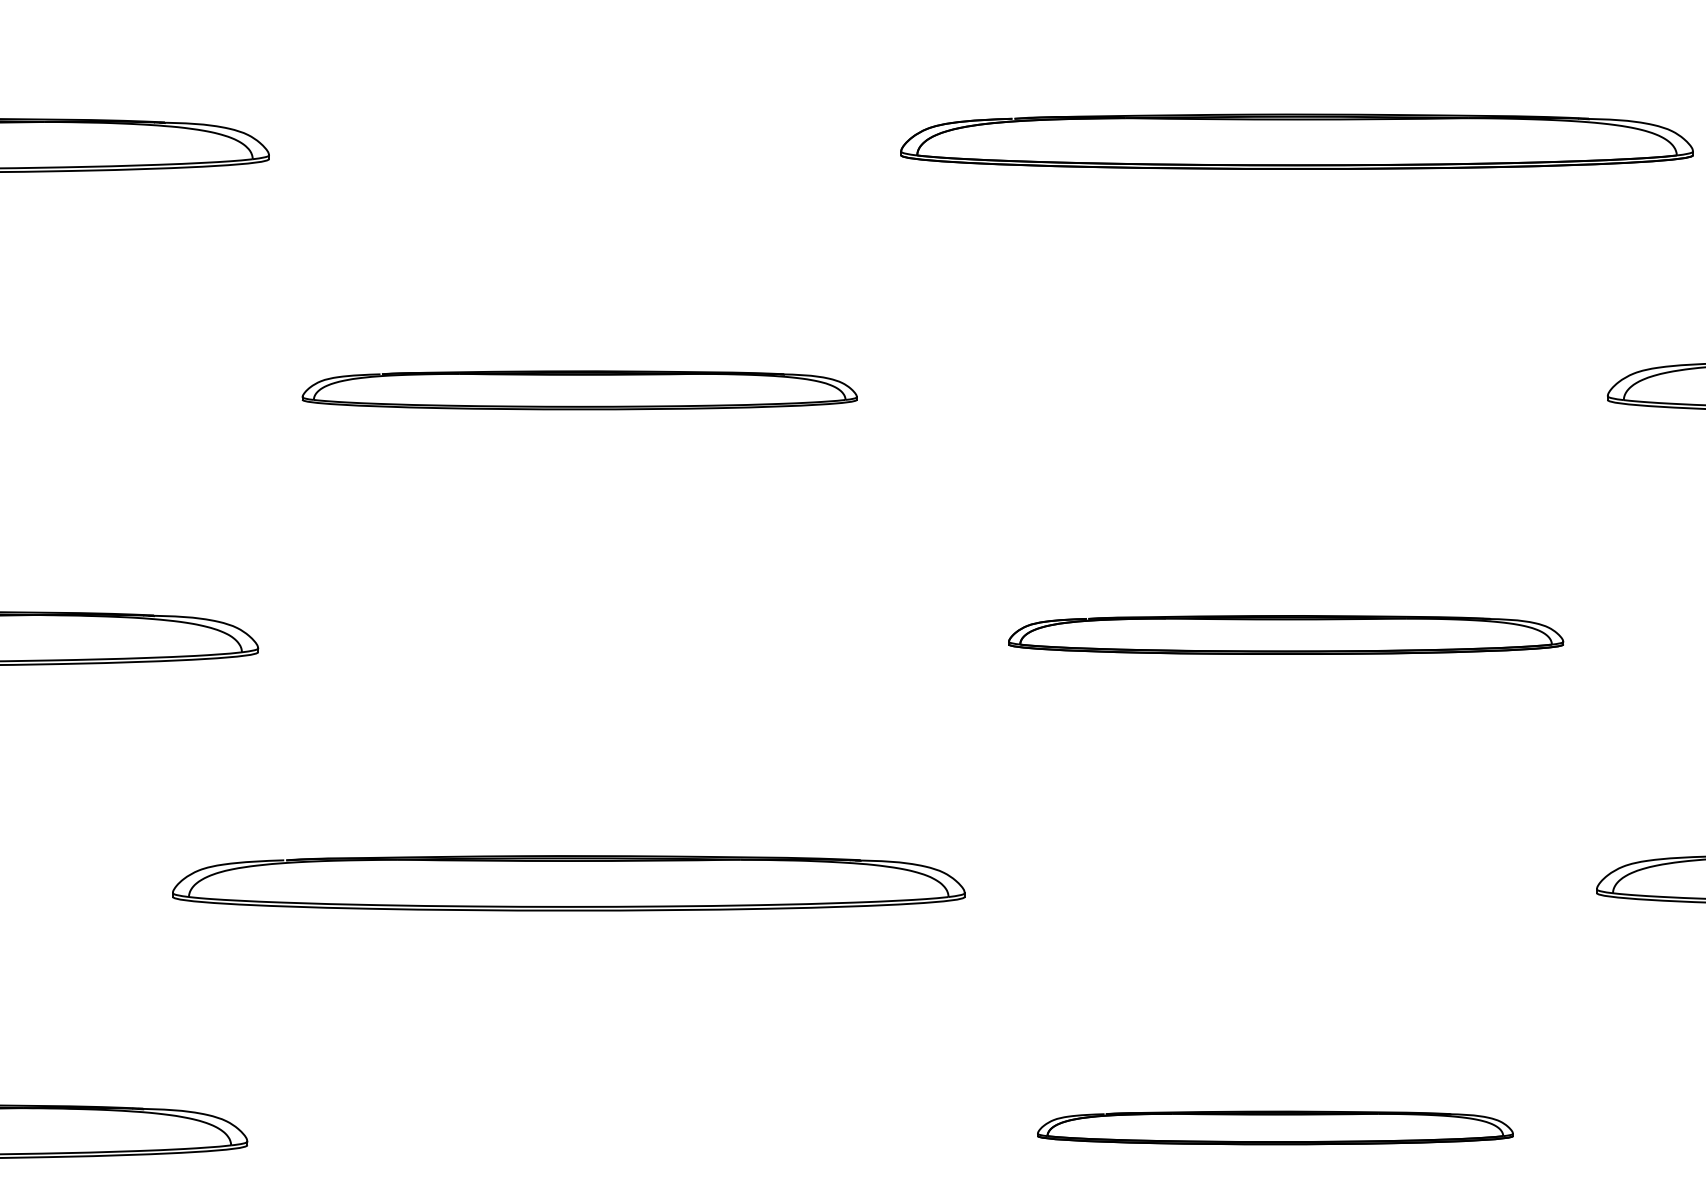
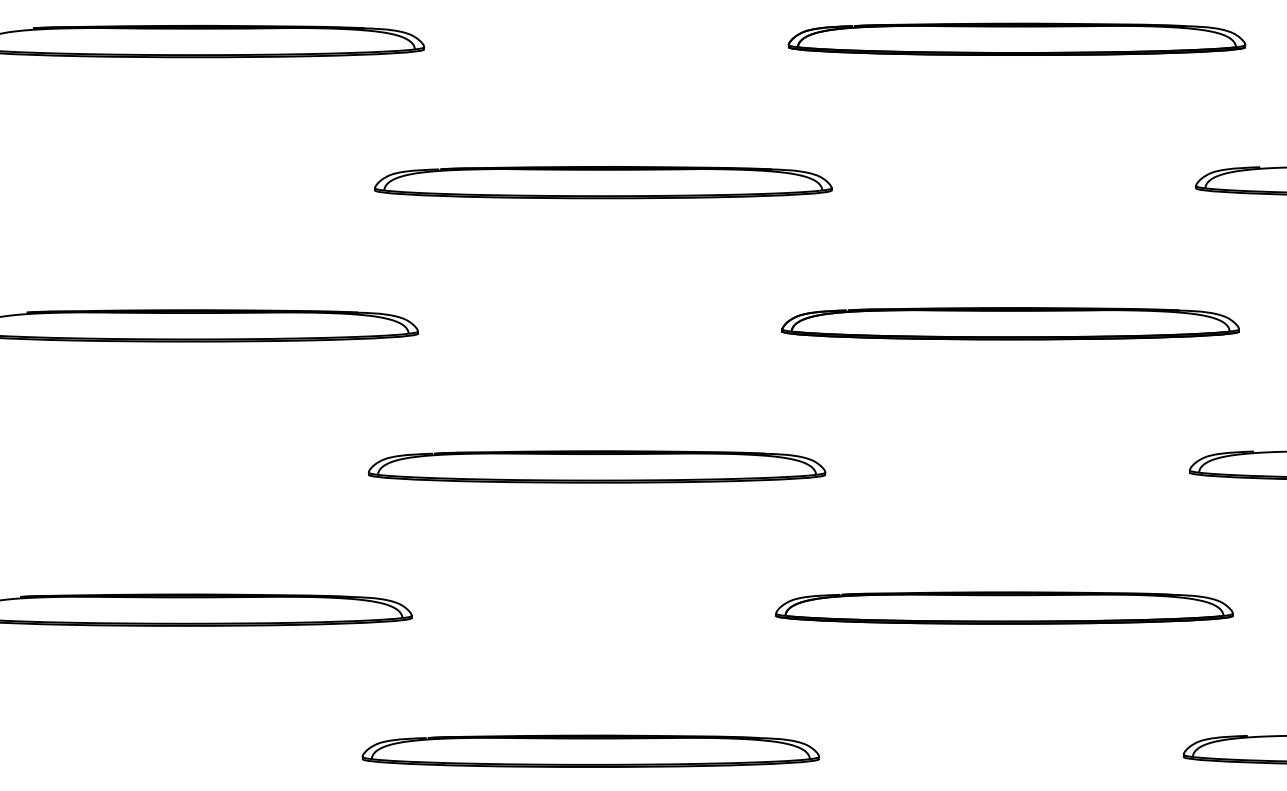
part: (579, 389) -> (603, 182), size x1.43
part: (1285, 634) -> (1010, 323), size x1.43
part: (1275, 1127) -> (1004, 607), size x1.67

